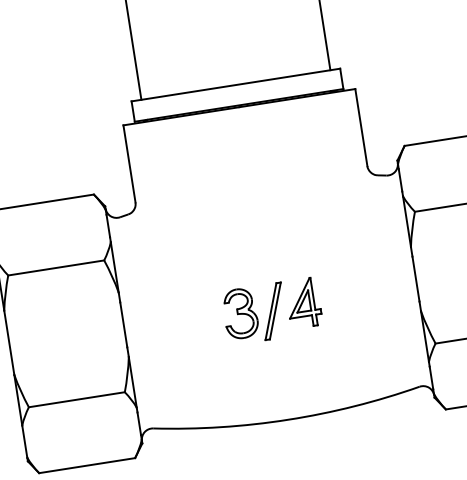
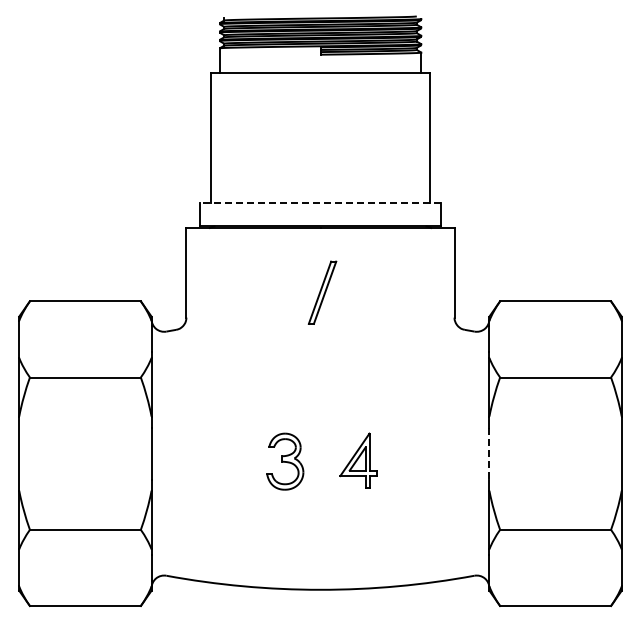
line: (235, 84) -> (320, 202), solid -> dashed
line: (416, 278) -> (489, 453), solid -> dashed
part: (273, 311) -> (322, 292), moved

